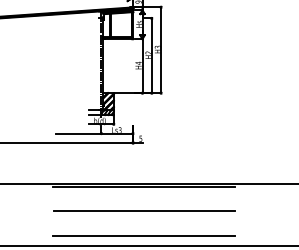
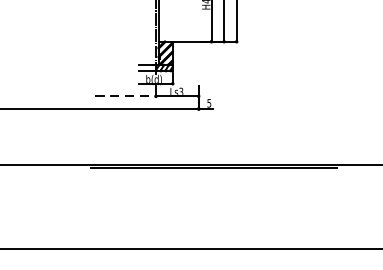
line: (78, 133) -> (125, 96), solid -> dashed
line: (144, 211) -> (214, 201), removed
line: (144, 235) -> (214, 233), removed

